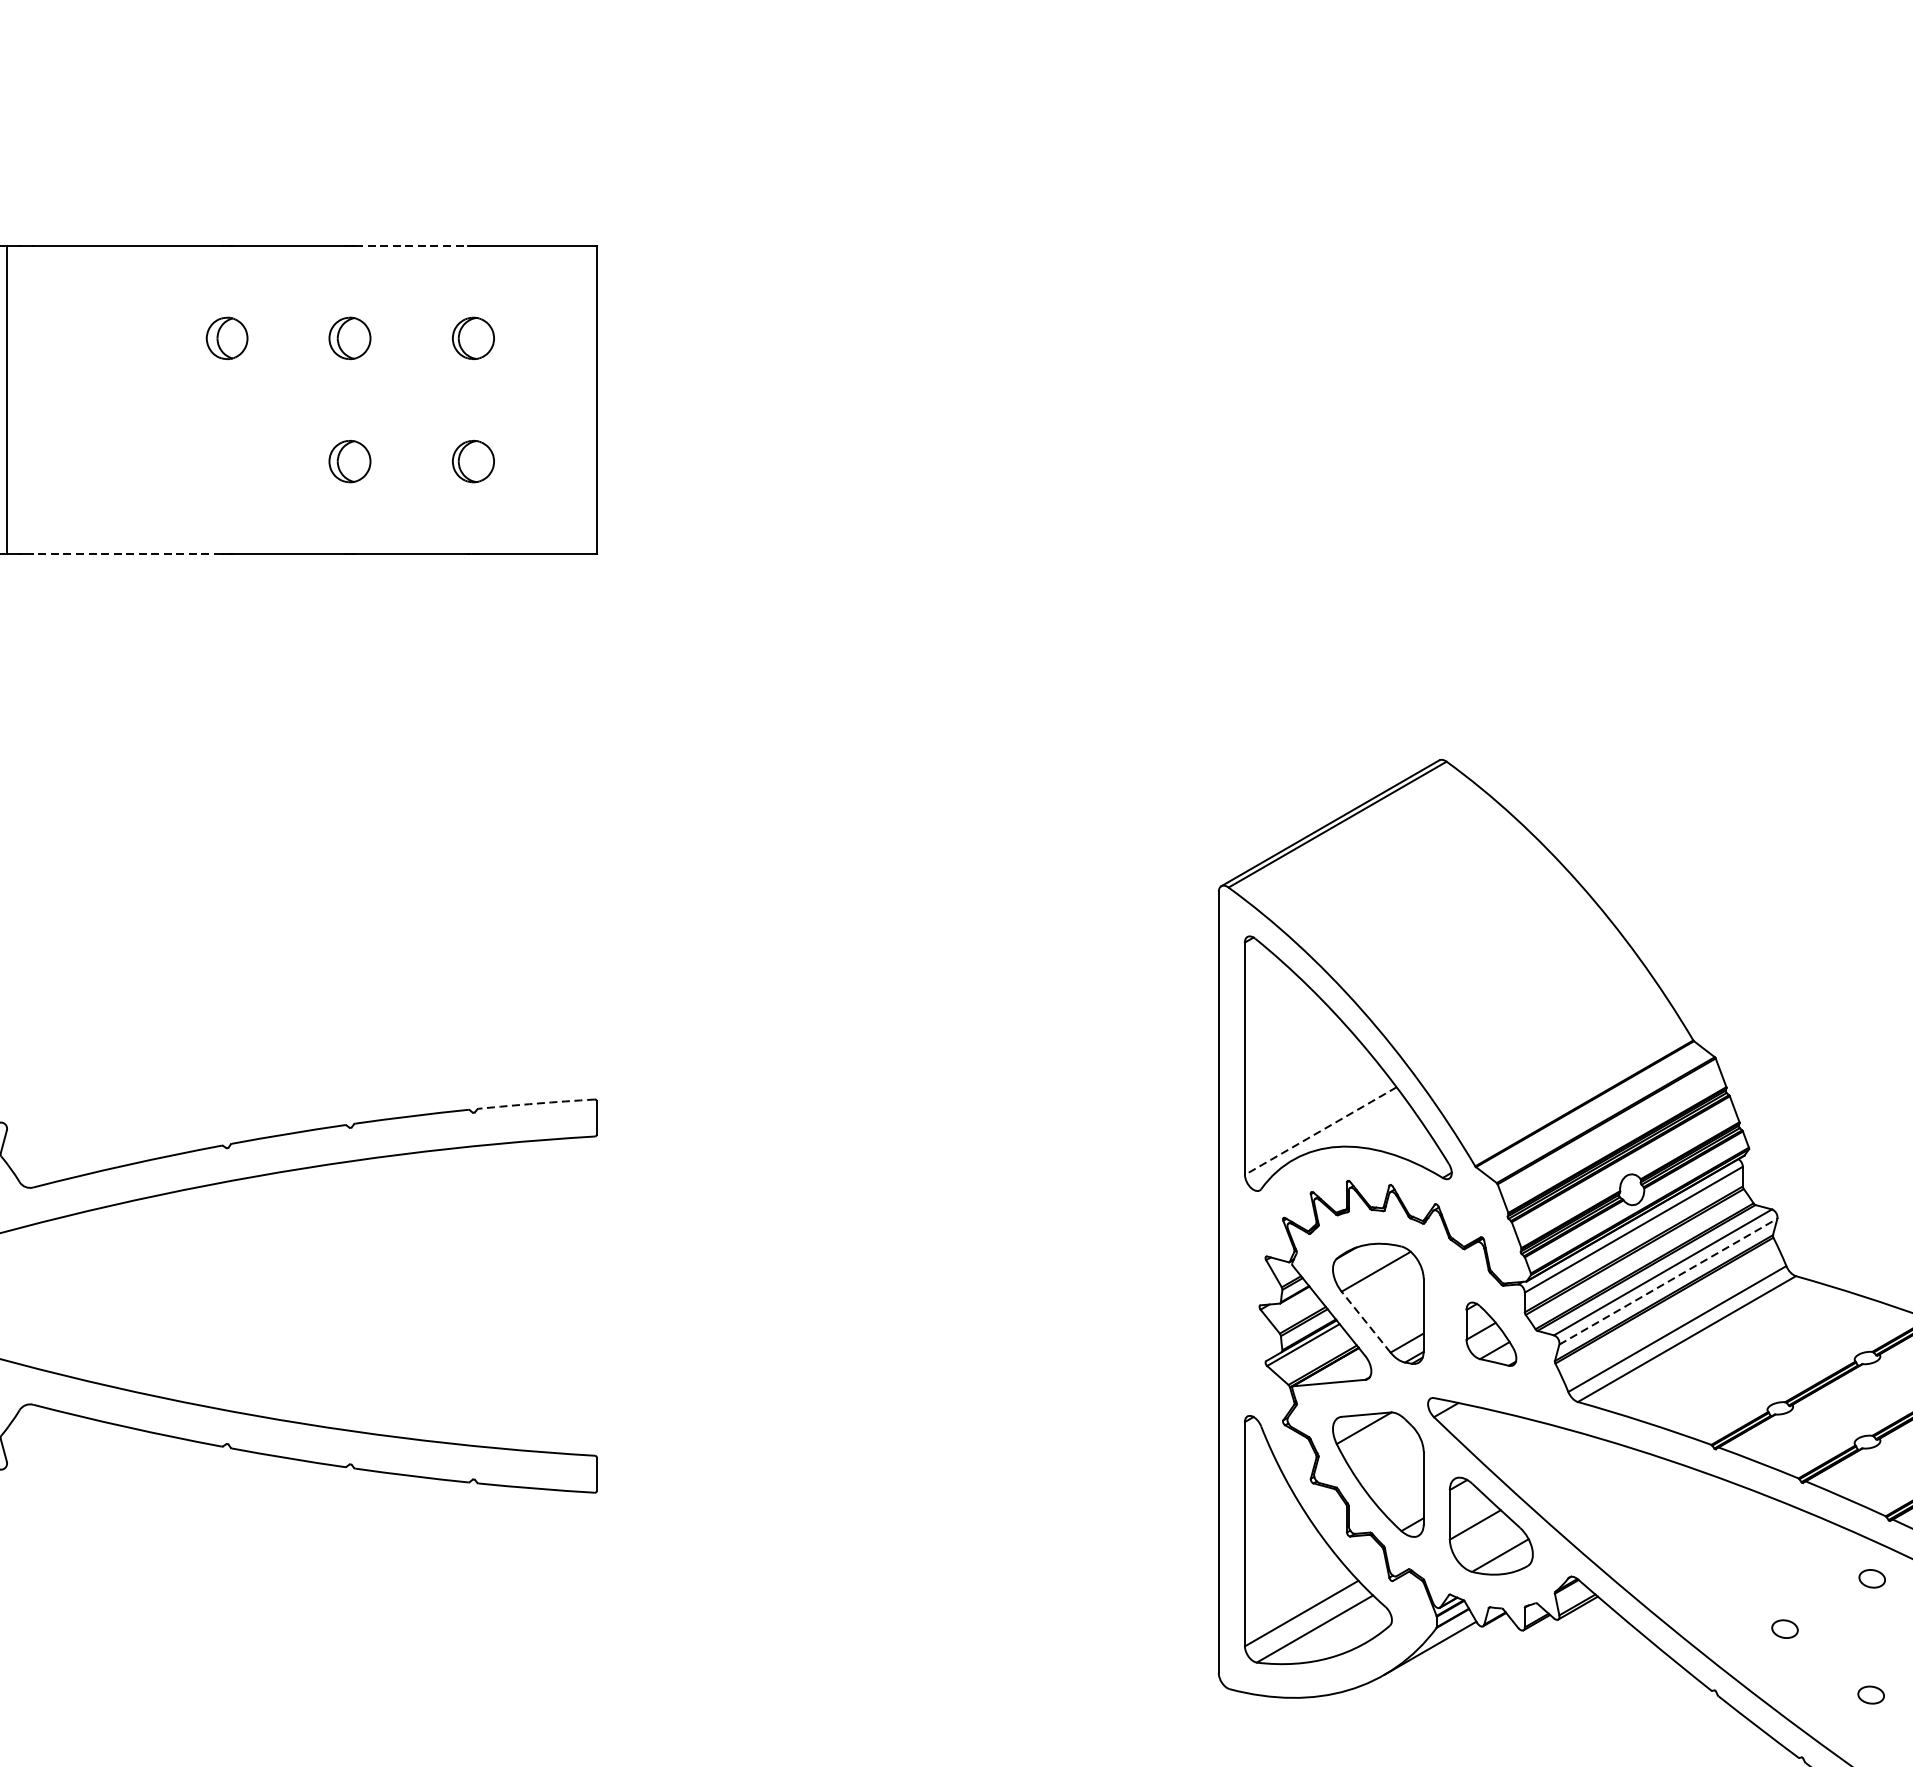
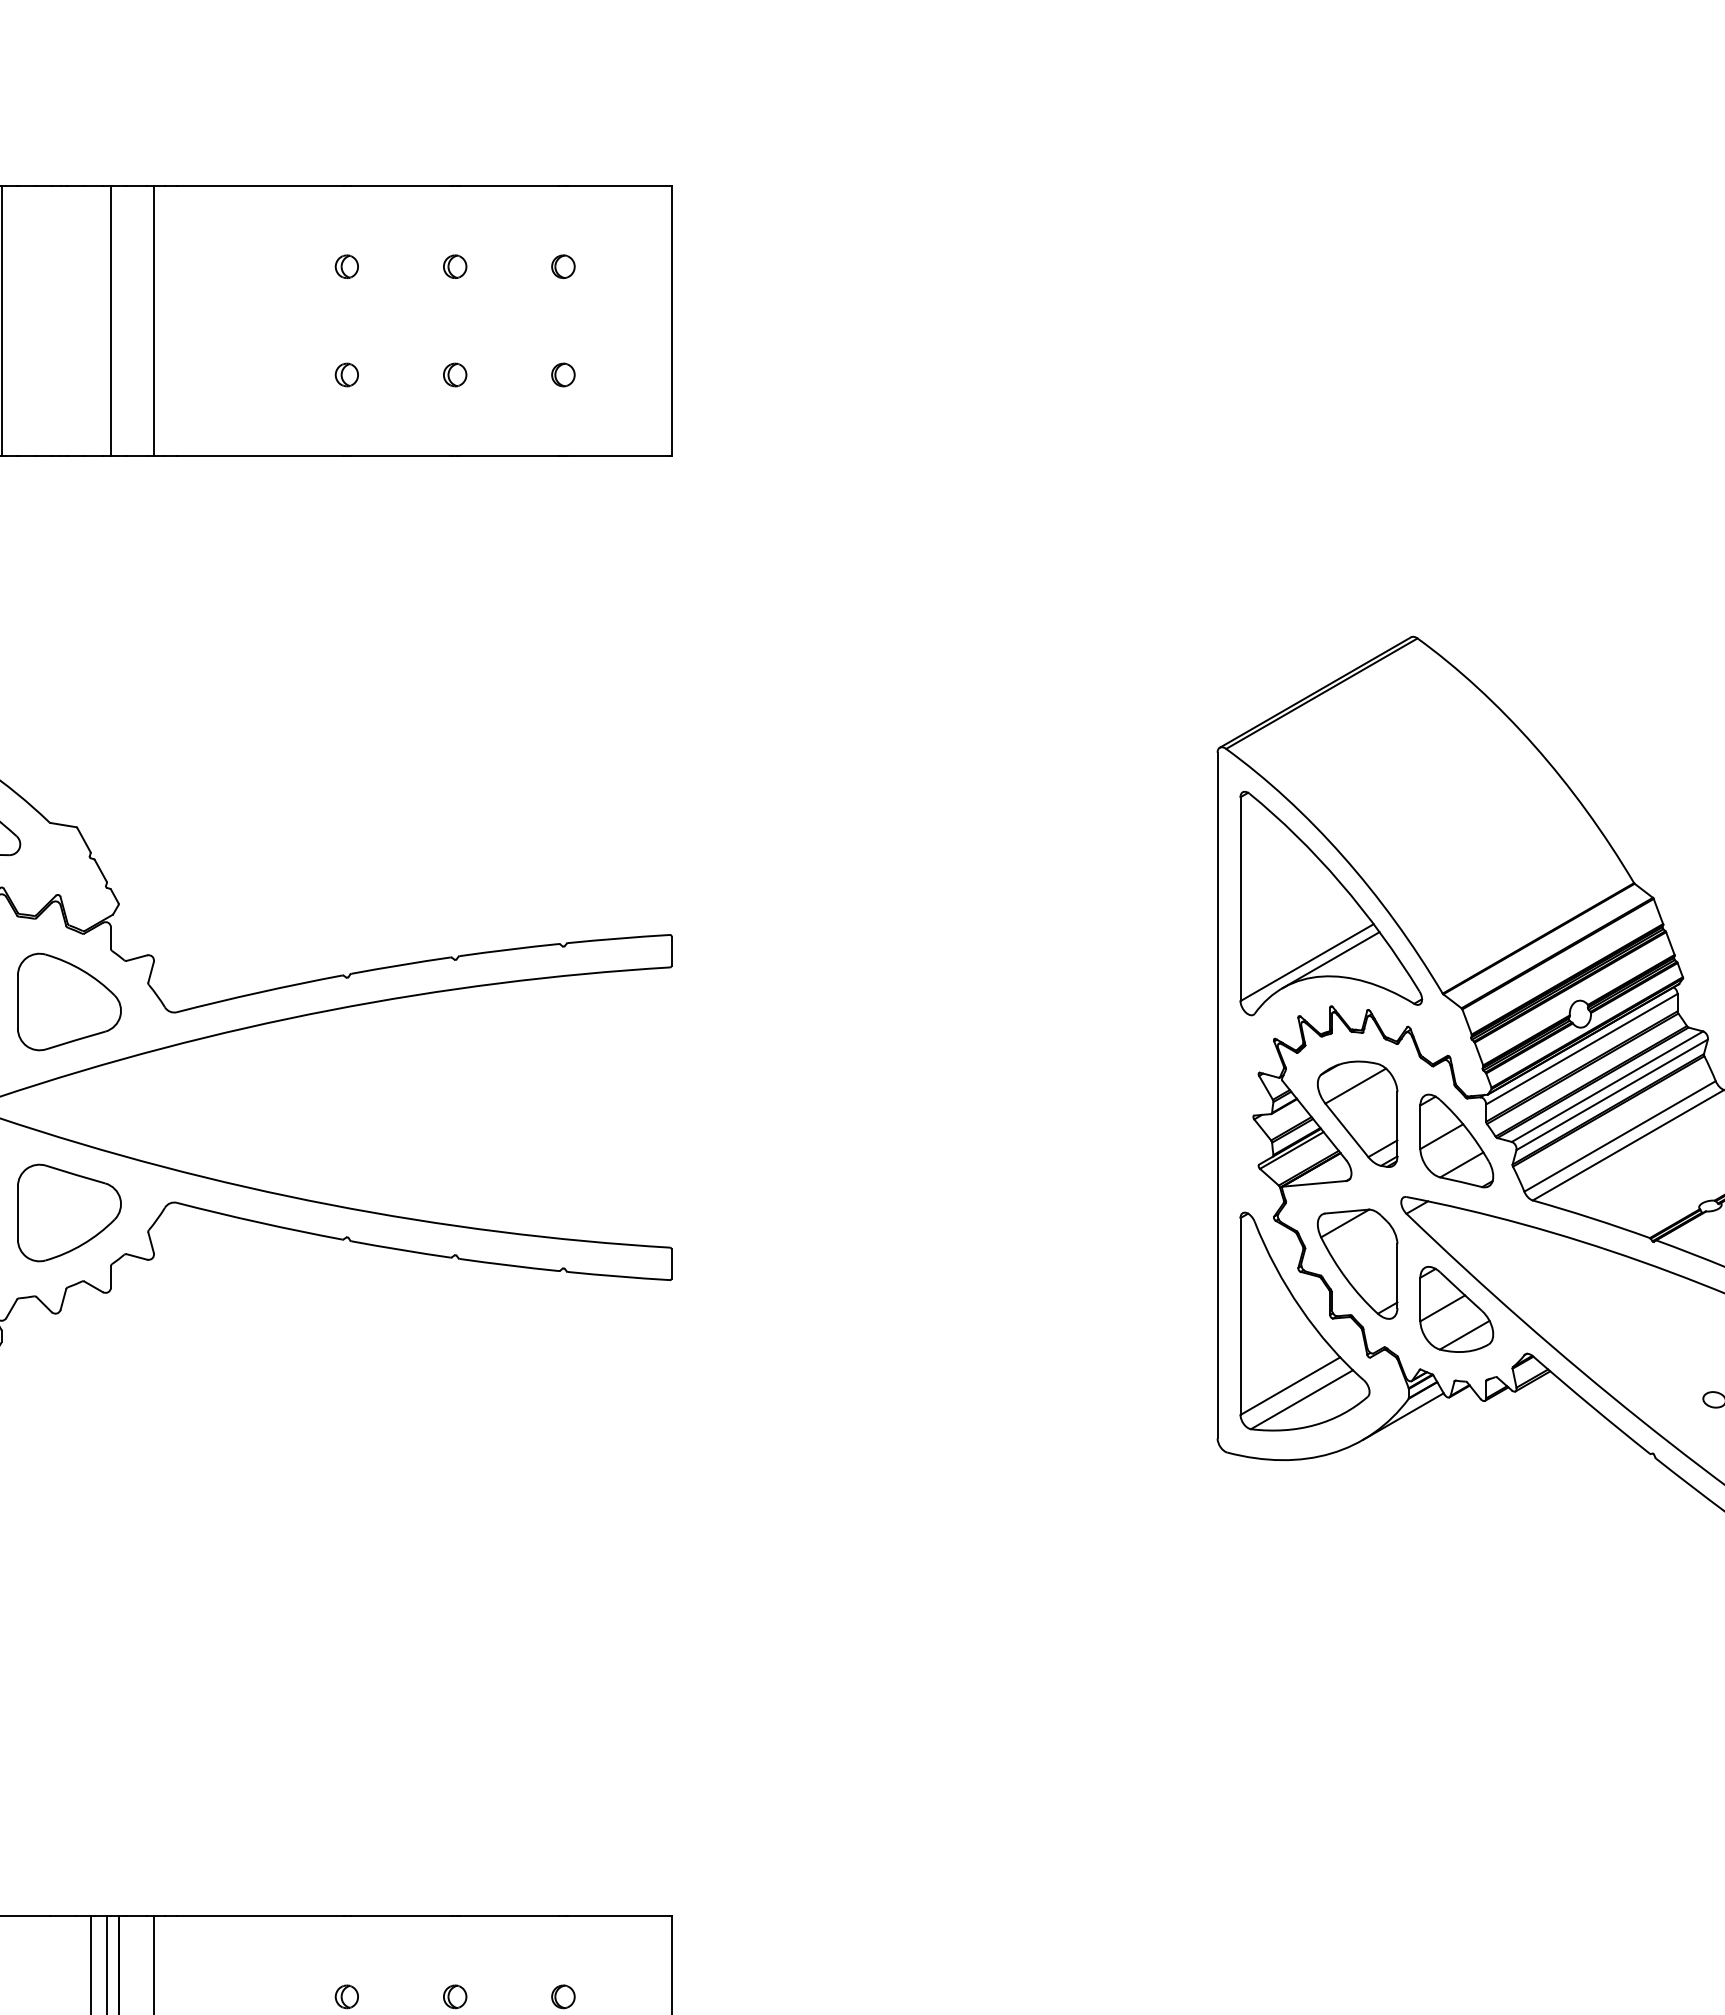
line: (412, 245) -> (509, 185), dashed -> solid
part: (226, 337) -> (346, 266), size x0.62
part: (350, 337) -> (455, 266), size x0.62
part: (473, 337) -> (563, 266), size x0.62
part: (226, 460) -> (346, 374), added
part: (350, 460) -> (455, 374), size x0.62
part: (473, 460) -> (563, 374), size x0.62
line: (127, 554) -> (259, 456), dashed -> solid
arc: (536, 1103) -> (618, 938), dashed -> solid
line: (1347, 1128) -> (1330, 960), added
line: (1321, 1130) -> (1307, 962), dashed -> solid
line: (1668, 1281) -> (1612, 1094), dashed -> solid
line: (1365, 1322) -> (1346, 1130), dashed -> solid
part: (1491, 1333) -> (1456, 1140), size x1.67

